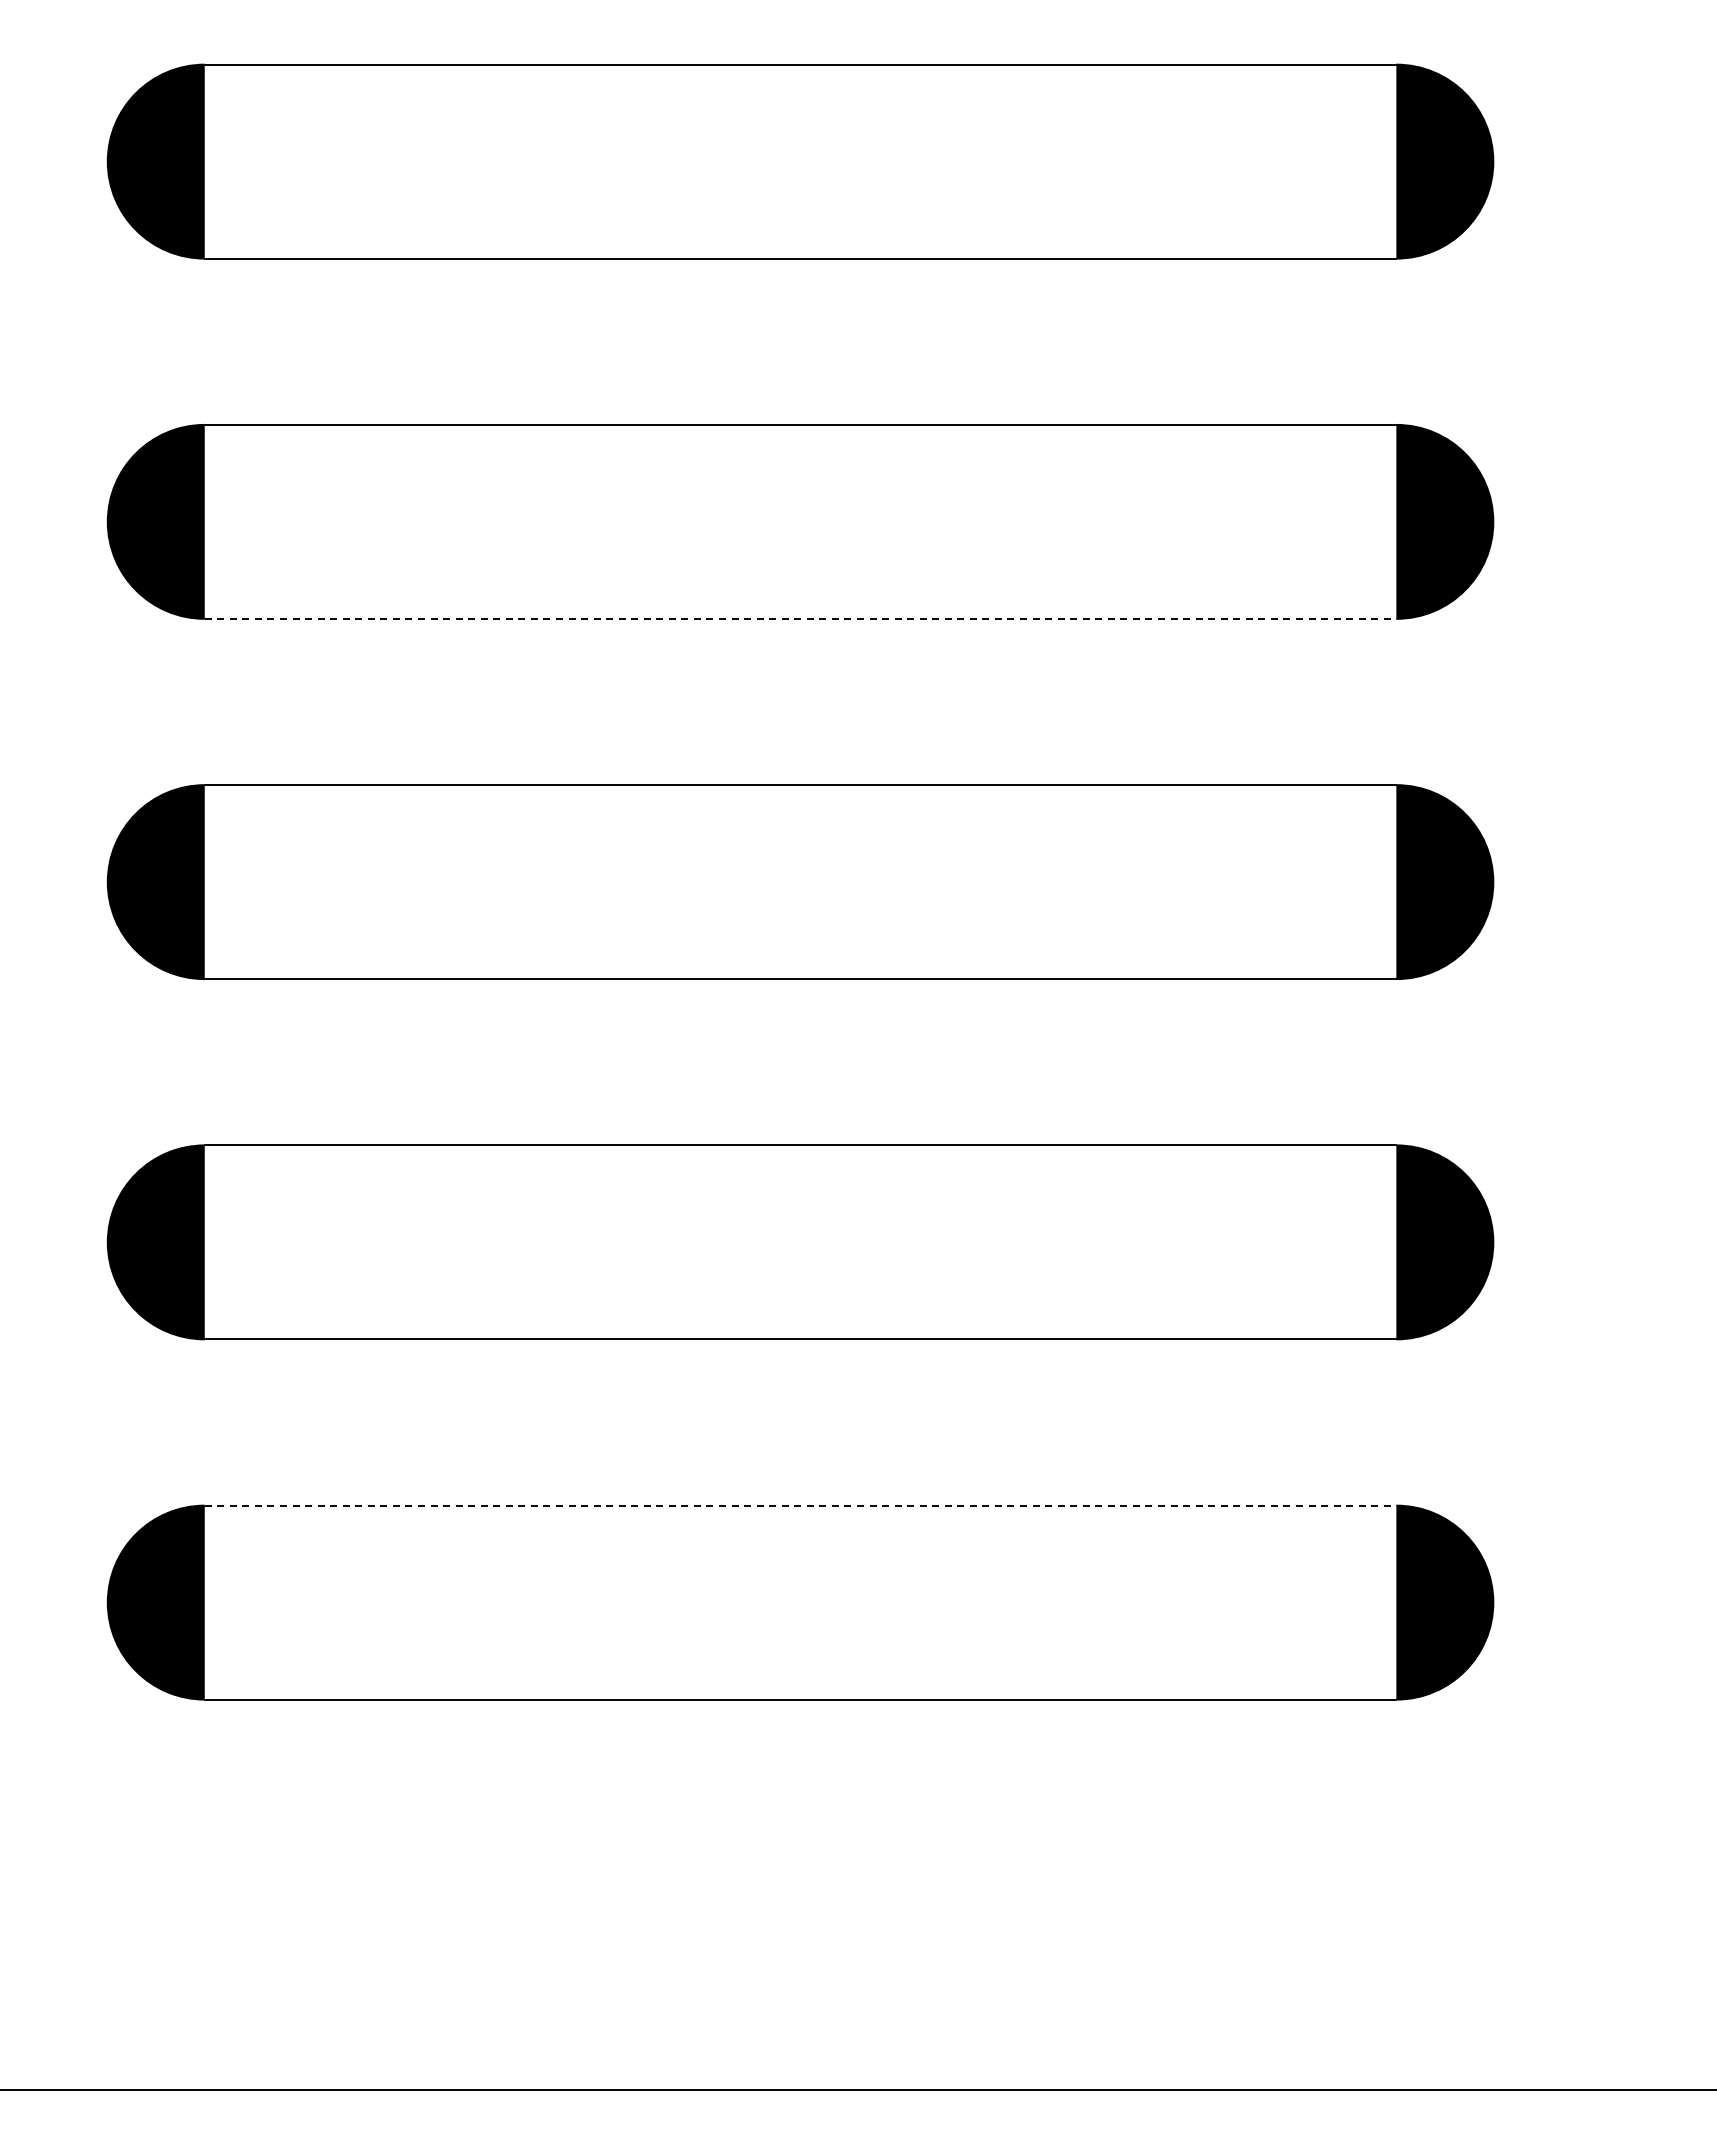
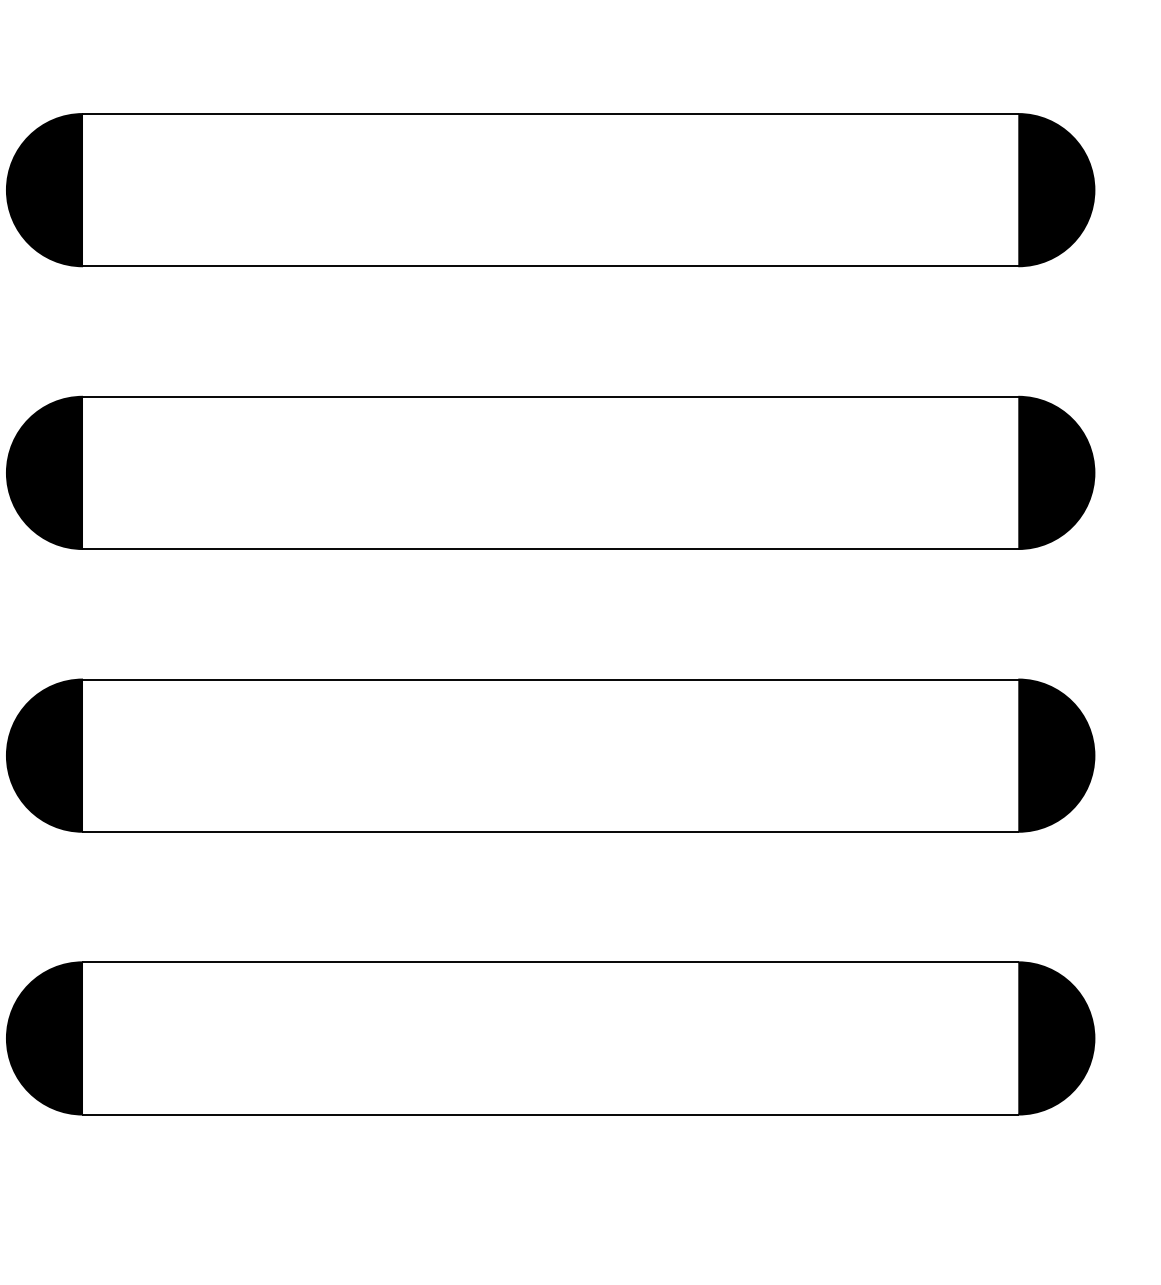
line: (800, 618) -> (550, 265), dashed -> solid
line: (800, 1505) -> (550, 962), dashed -> solid

